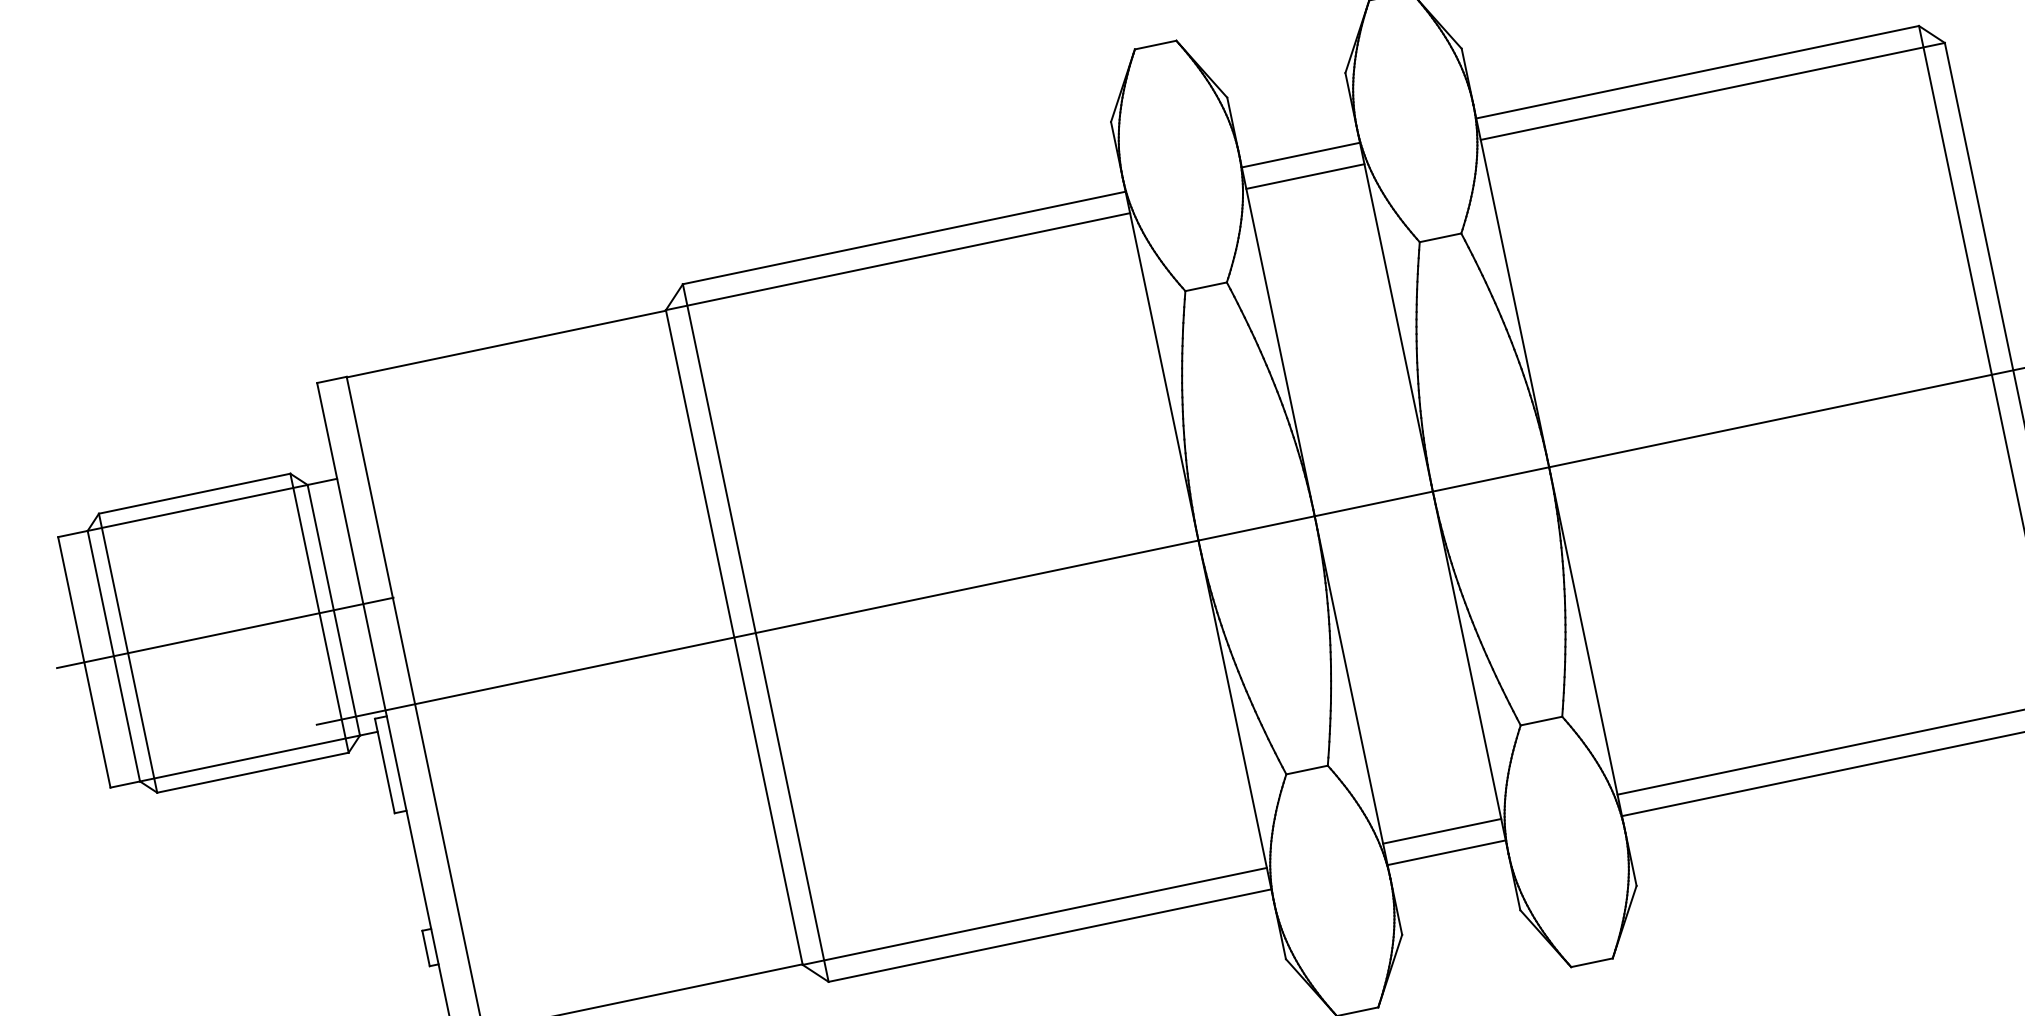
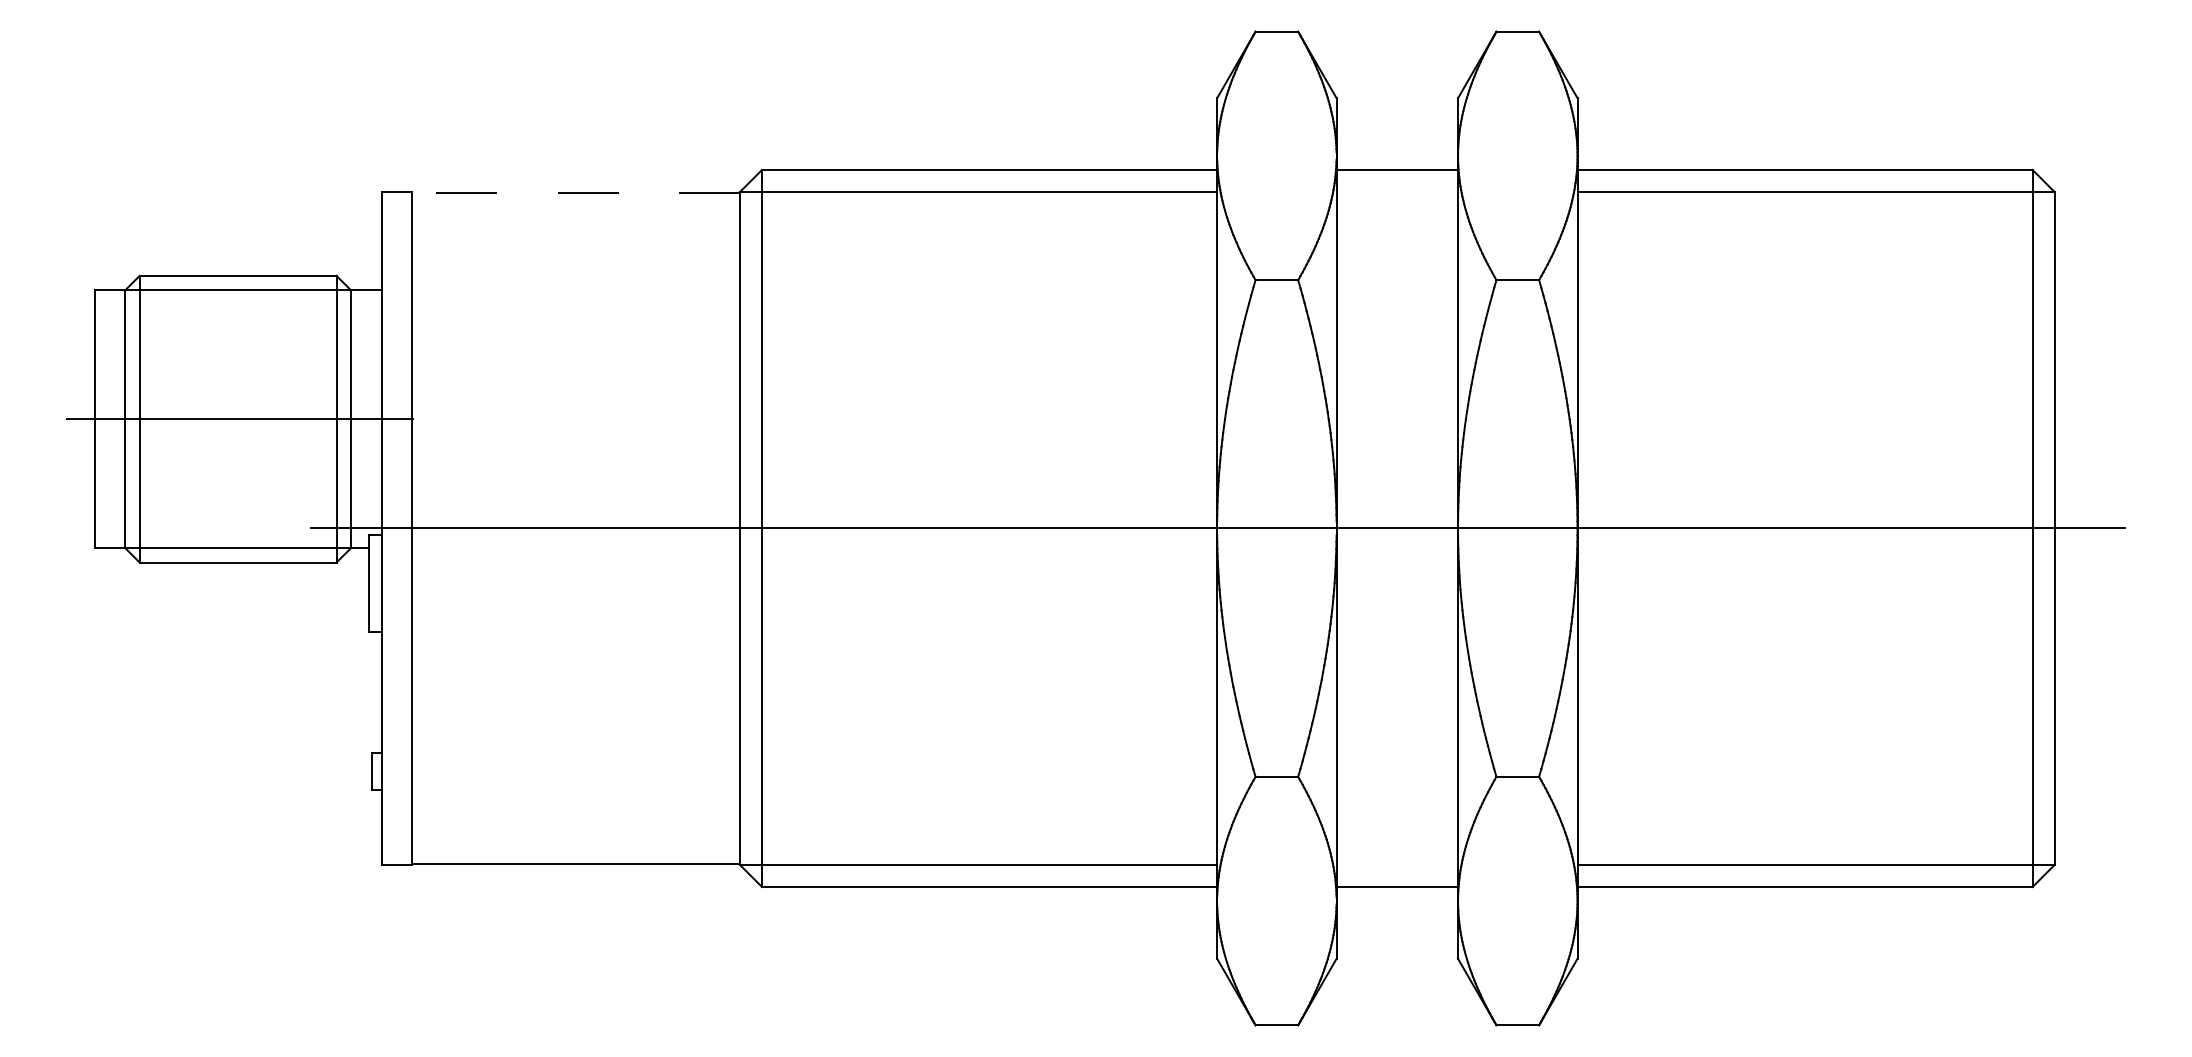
line: (1305, 176) -> (1397, 191), removed
line: (505, 344) -> (575, 192), solid -> dashed
line: (1442, 831) -> (1397, 865), removed

